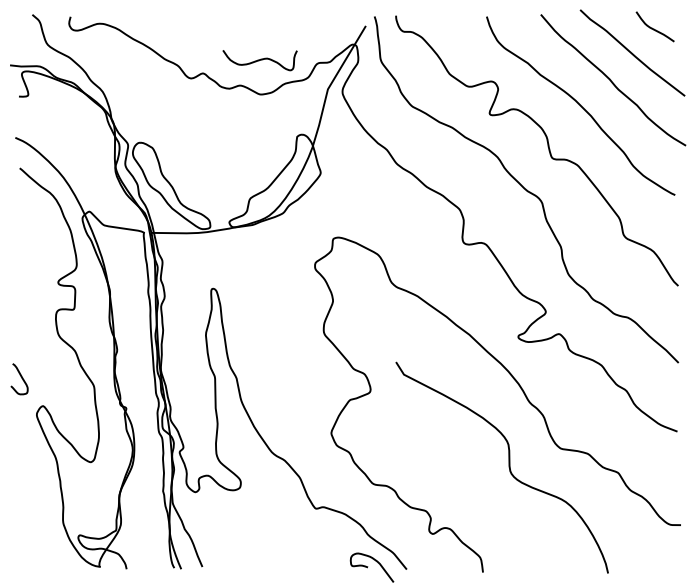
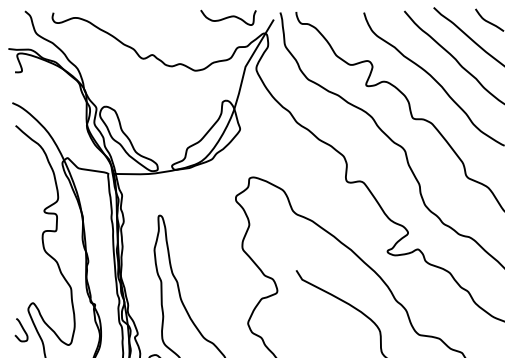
curve: (259, 60) -> (228, 17), moved
curve: (21, 378) -> (22, 329), moved

